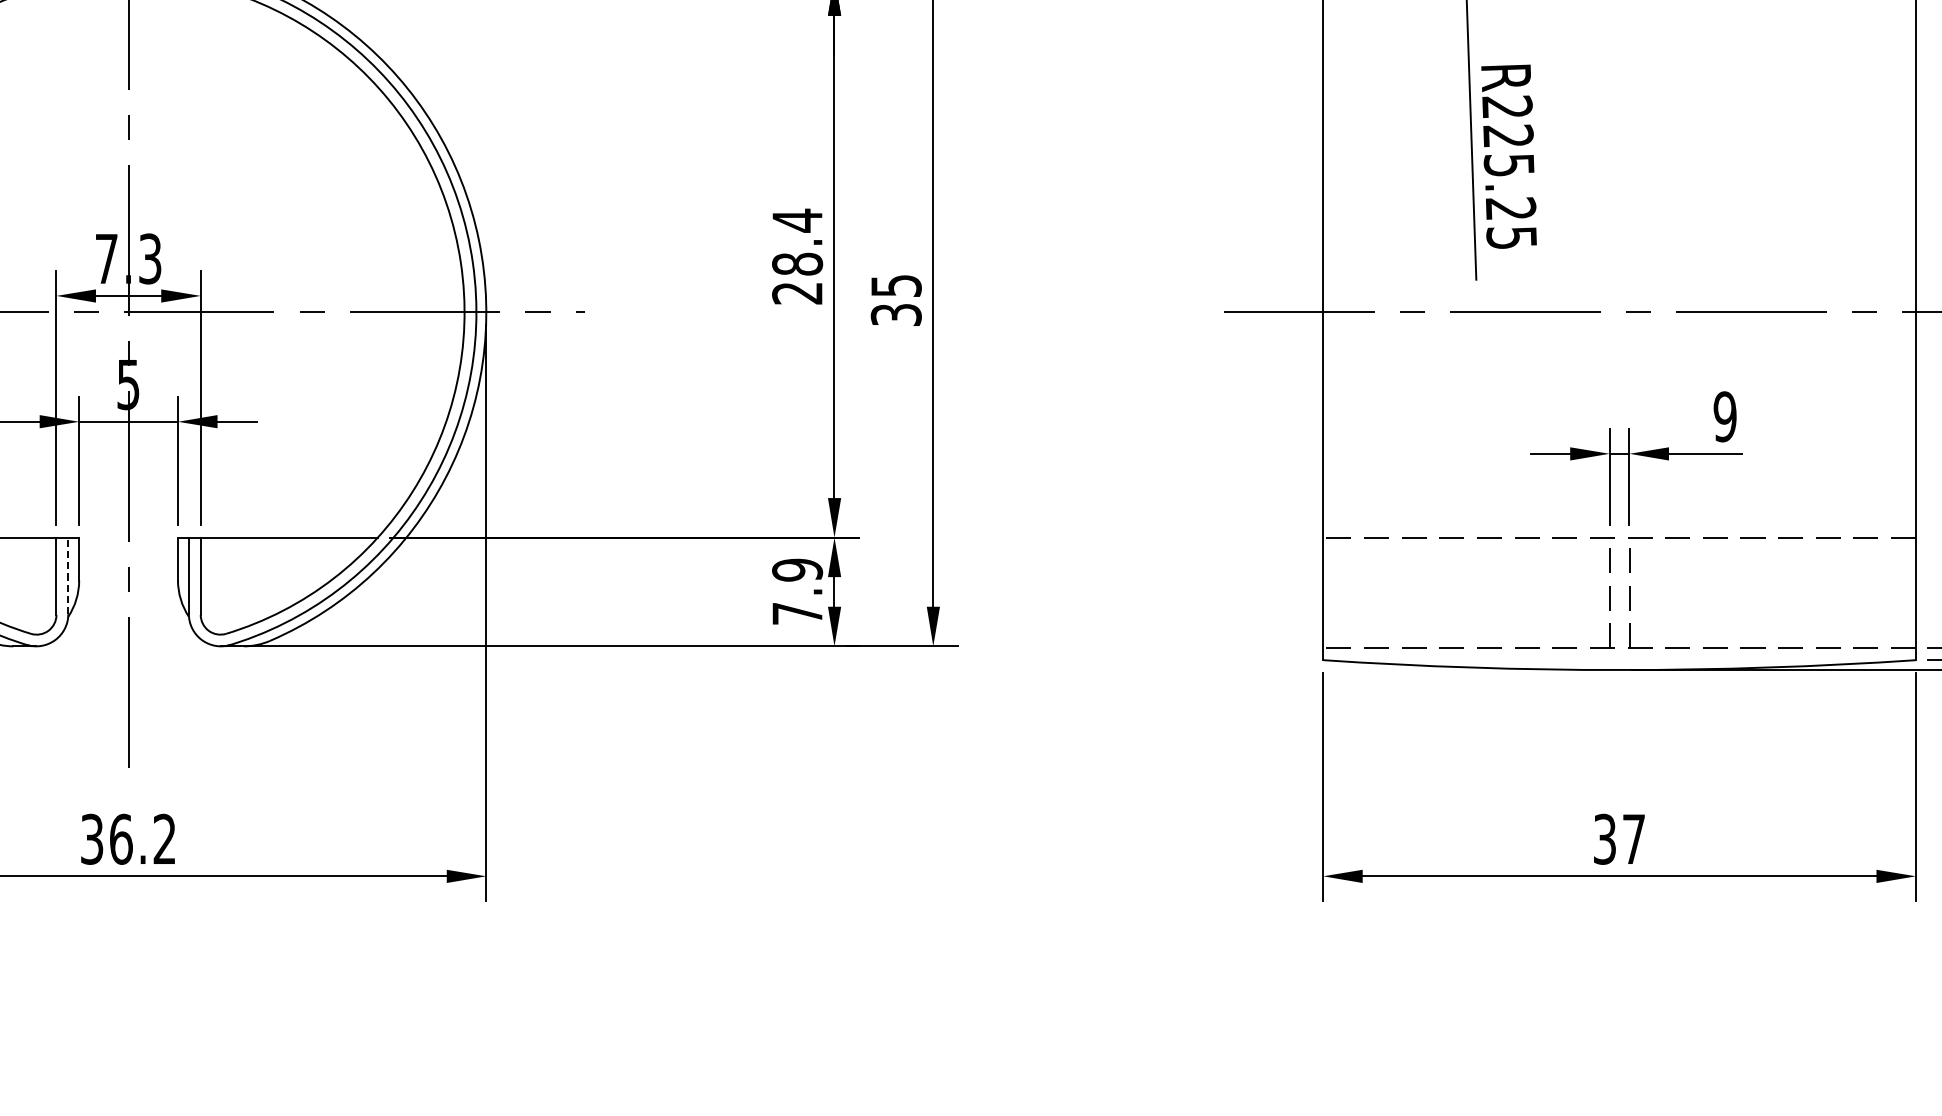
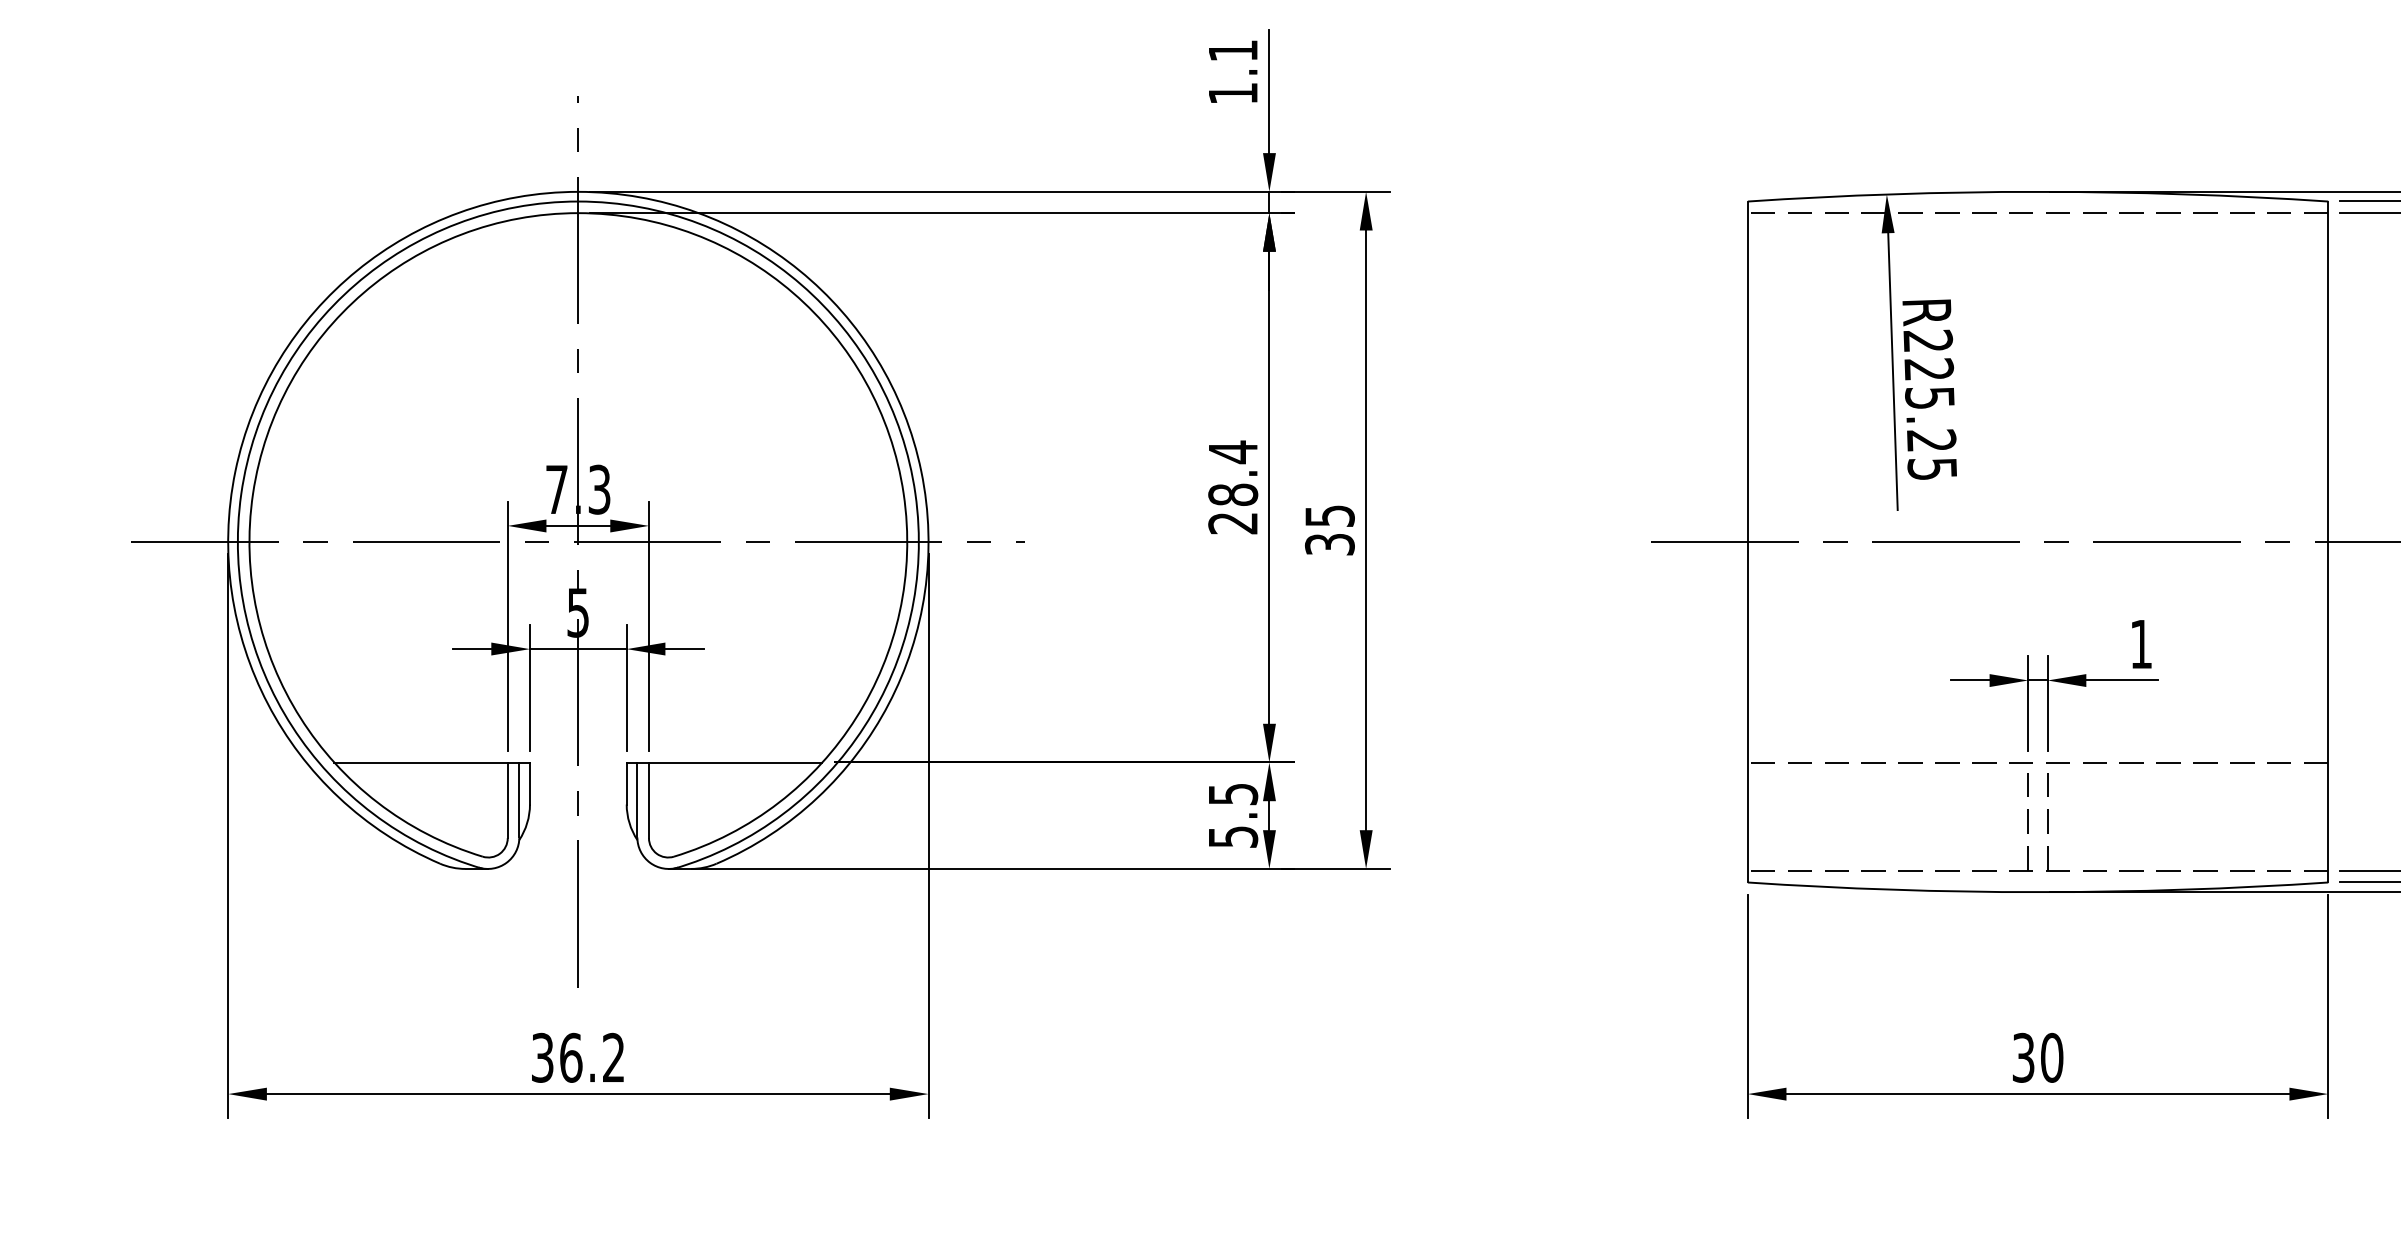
text: (1725, 417) -> (2141, 644), 9 -> 1
line: (68, 575) -> (519, 799), dashed -> solid
text: (797, 591) -> (1233, 815), 7.9 -> 5.5
text: (1634, 838) -> (2052, 1057), 37 -> 30

